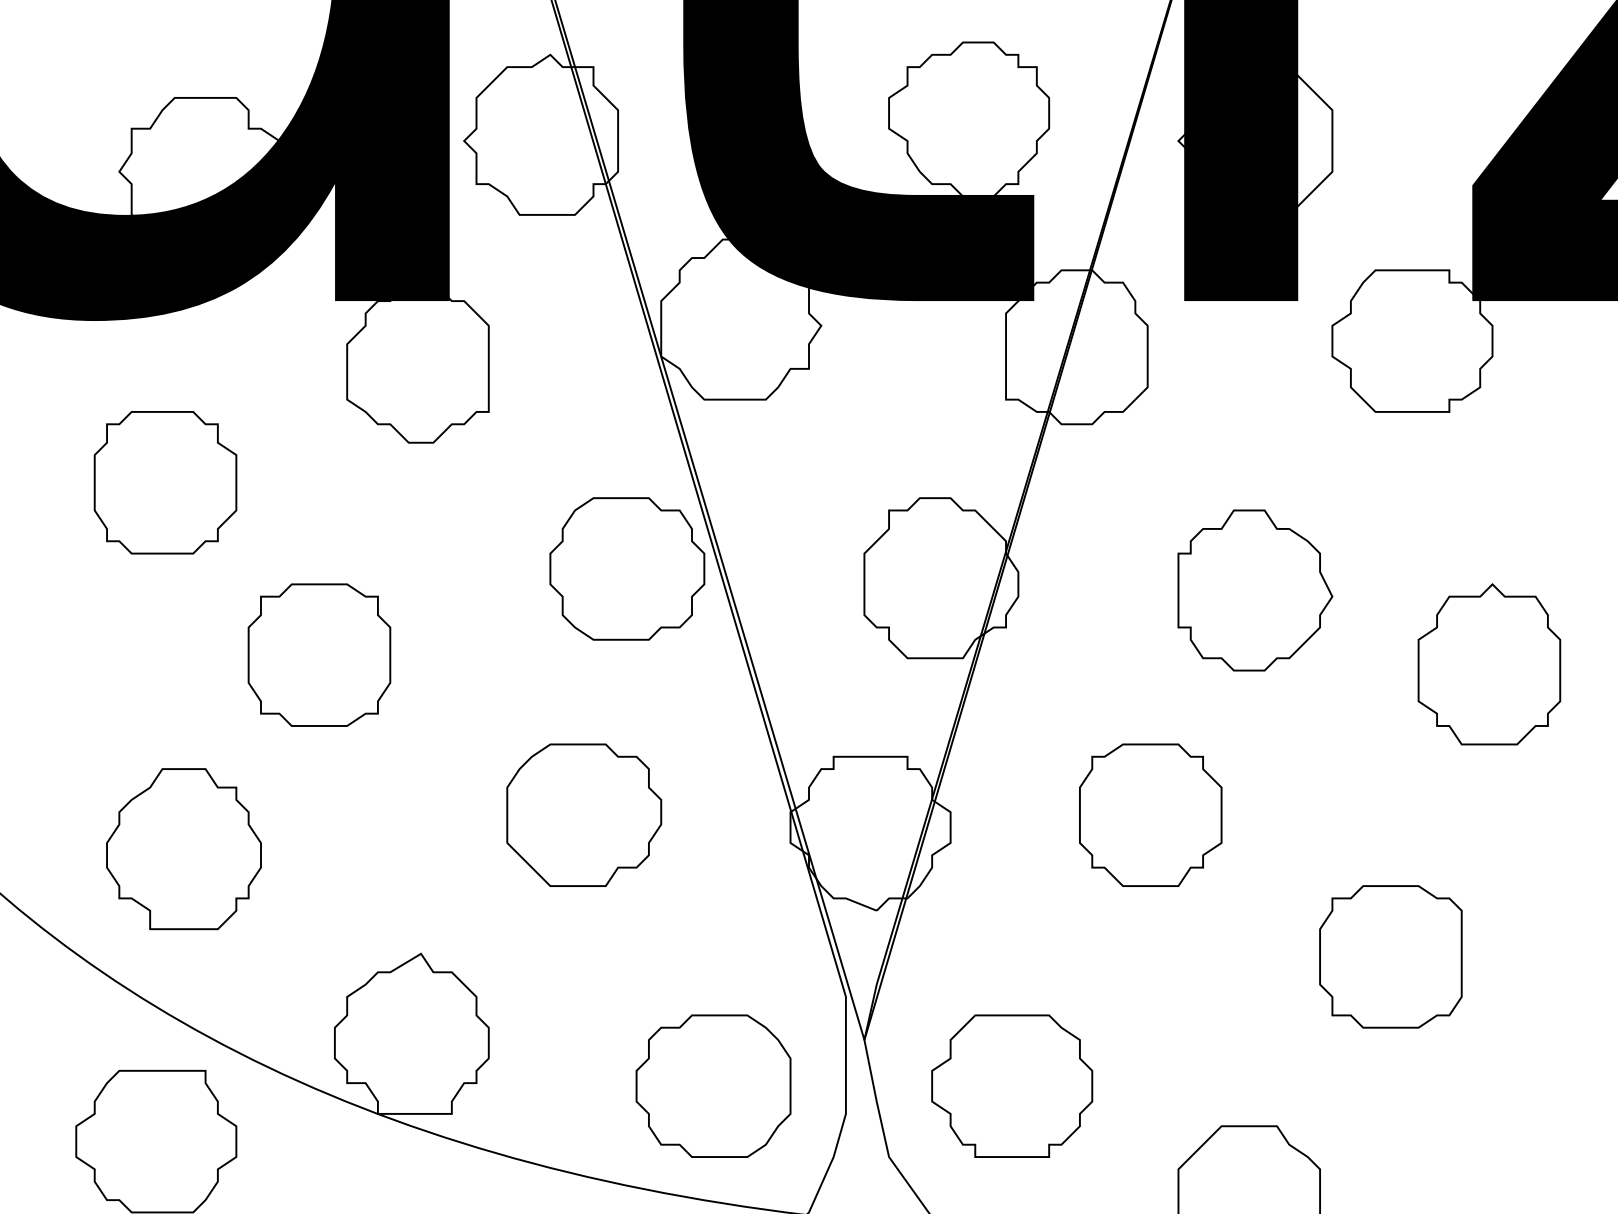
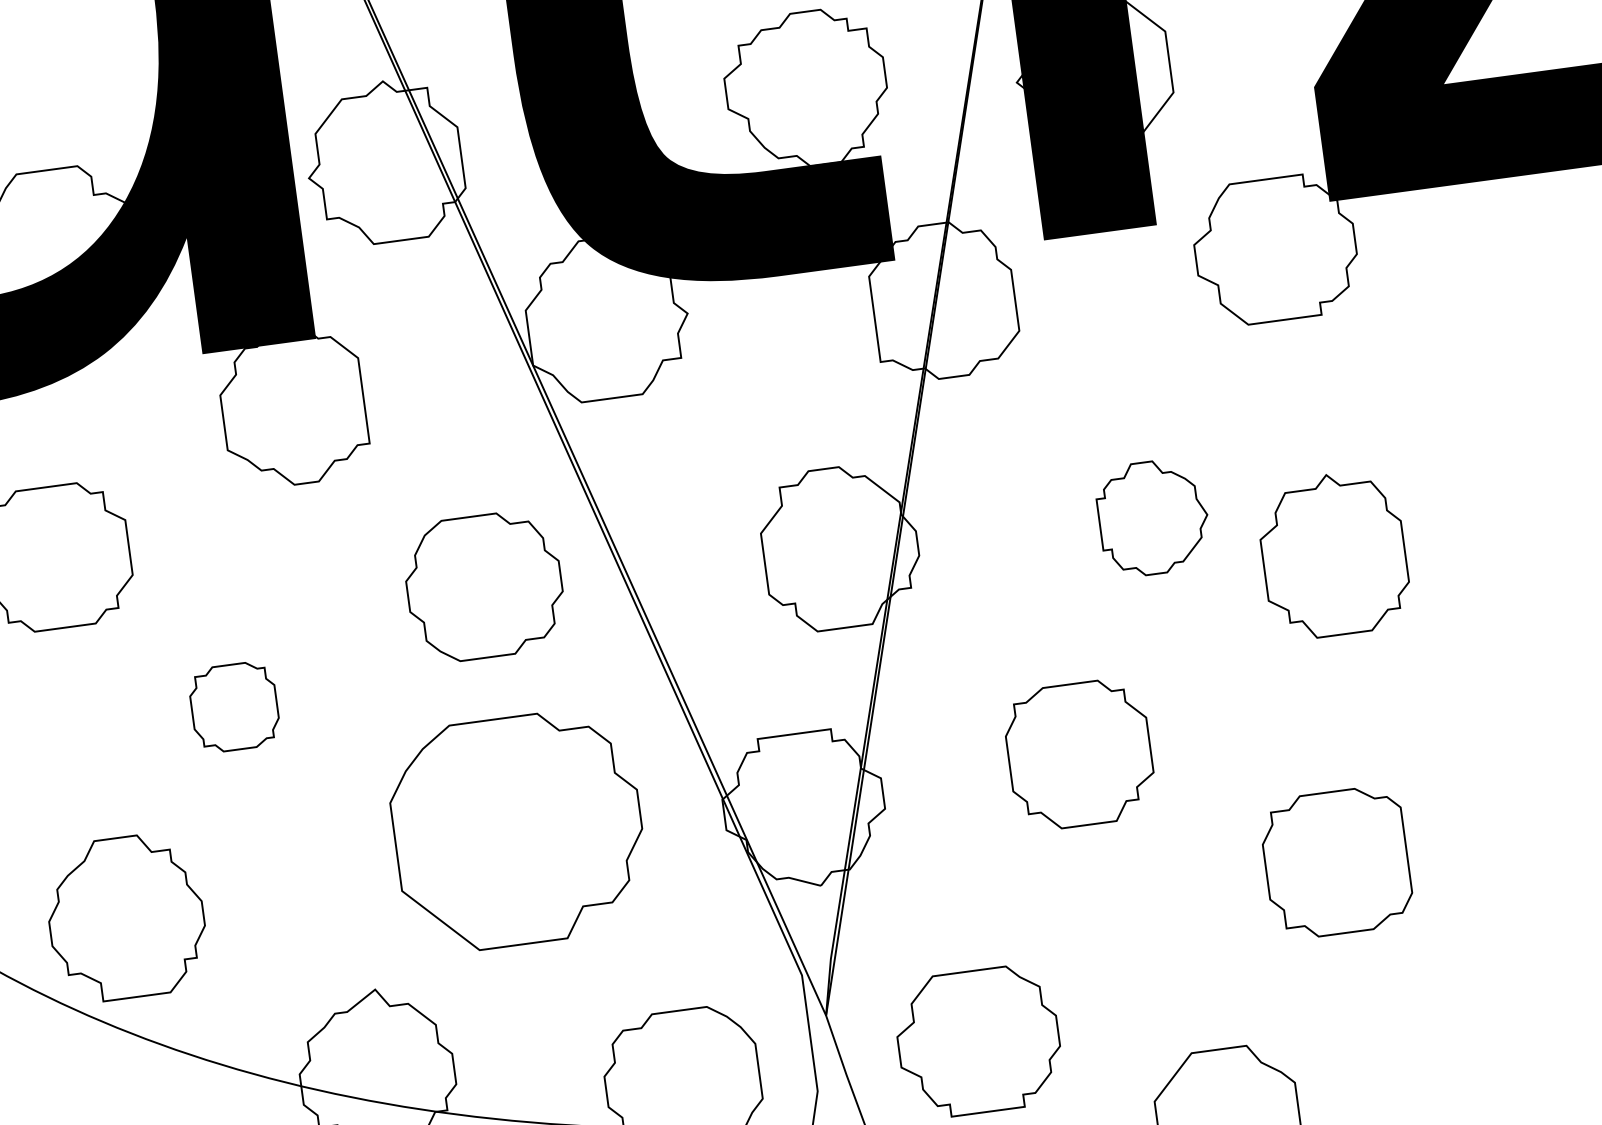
part: (627, 568) -> (484, 585), moved
part: (1255, 590) -> (1153, 517), size x0.7
part: (319, 654) -> (234, 706), size x0.6
part: (1489, 664) -> (1334, 554), moved
part: (584, 814) -> (518, 829), size x1.6

